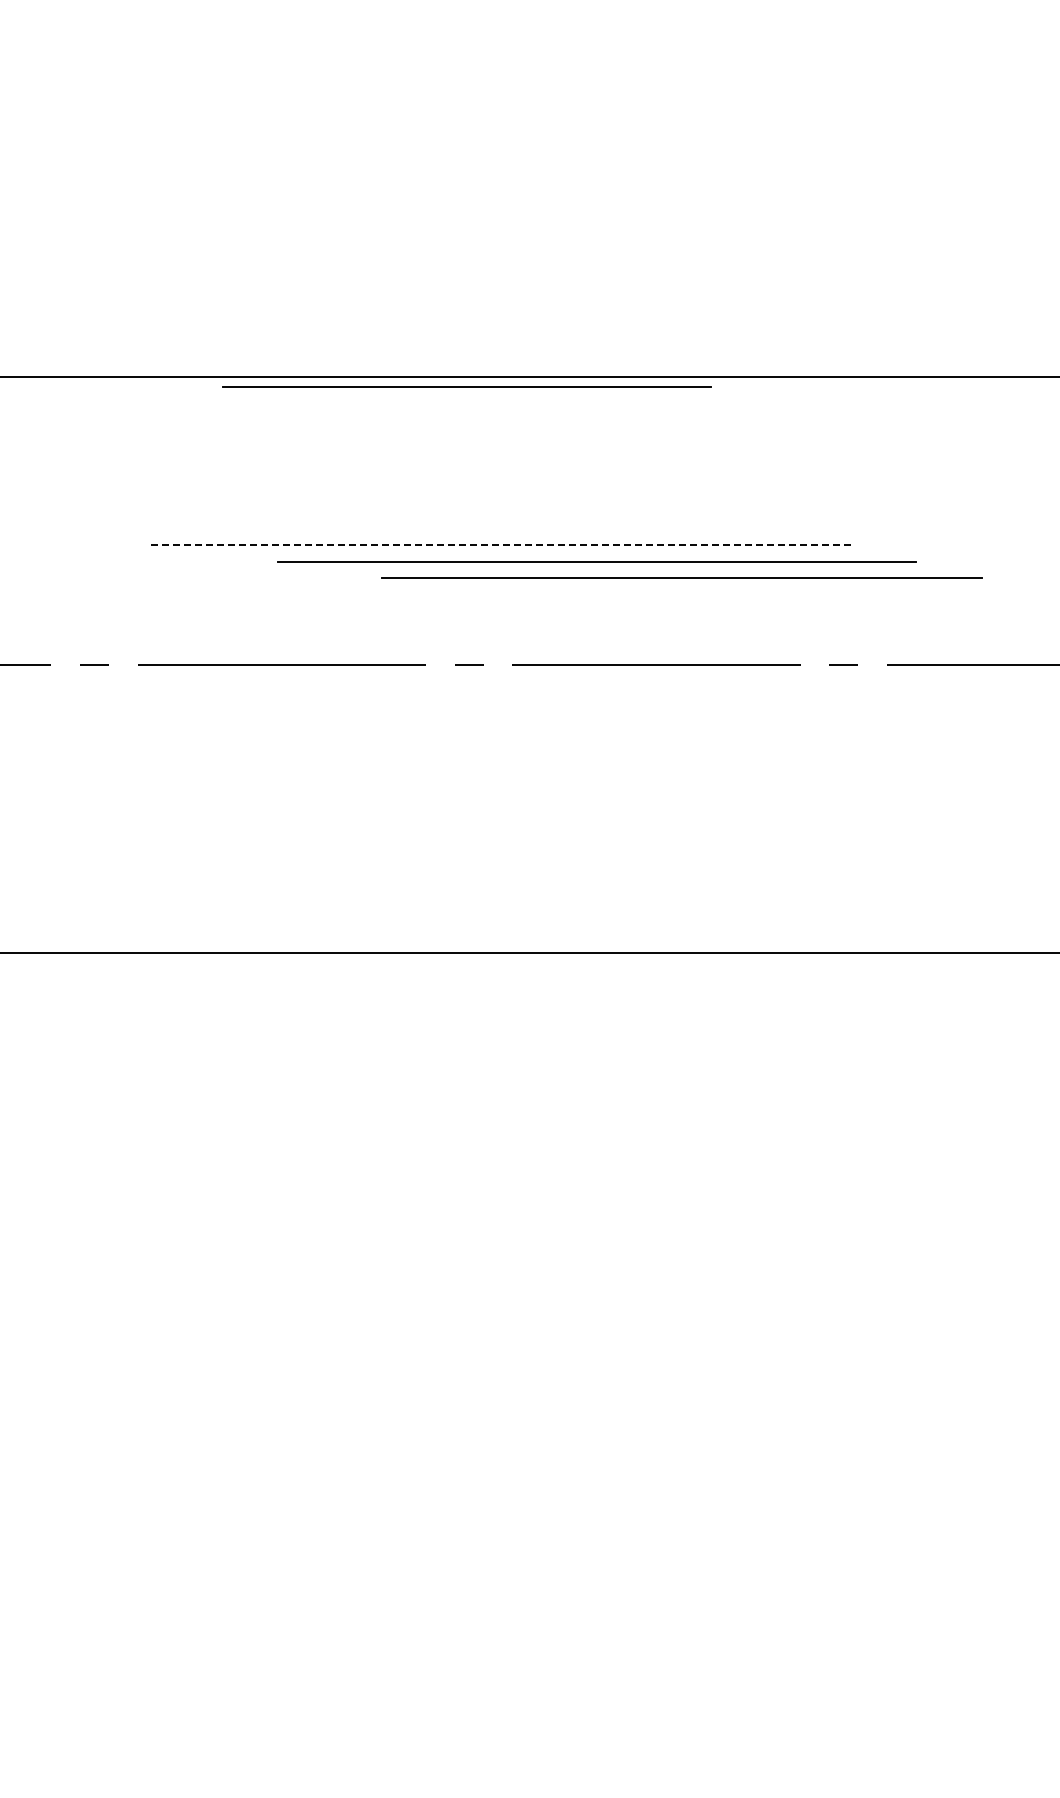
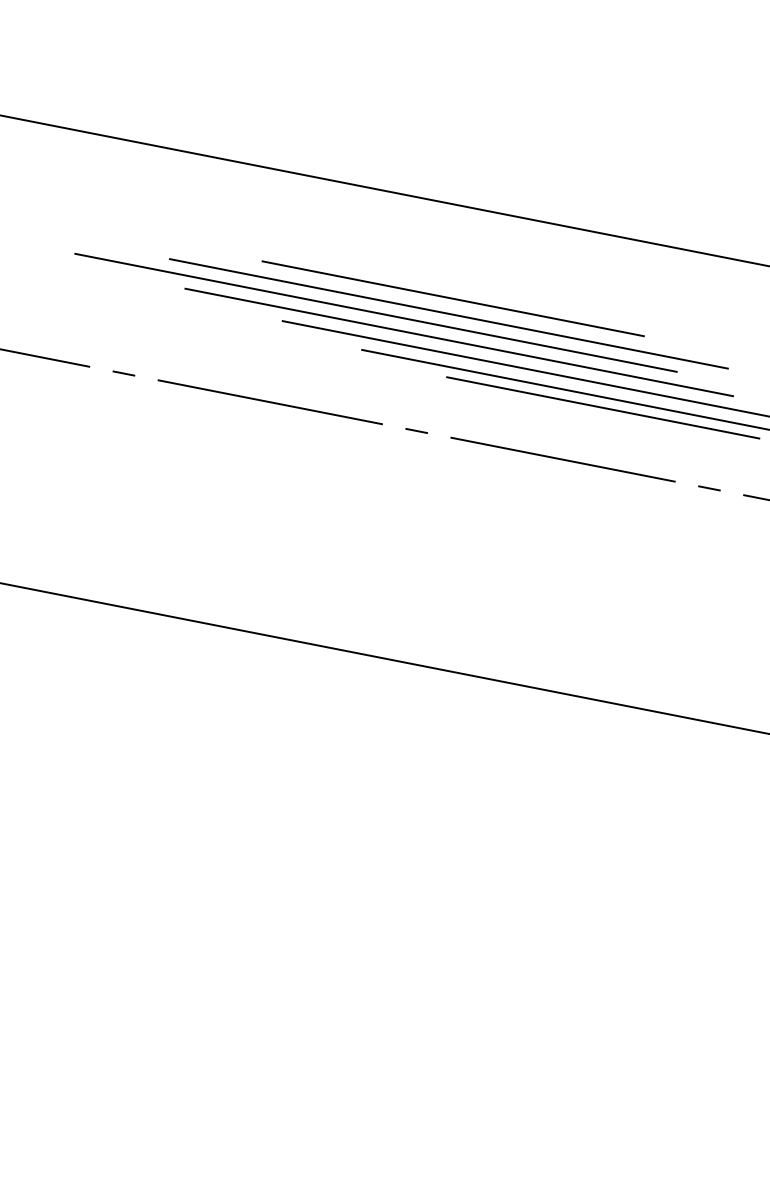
line: (466, 386) -> (452, 298), moved
line: (480, 512) -> (448, 313), added
line: (390, 528) -> (376, 312), added
line: (499, 545) -> (458, 342), dashed -> solid
line: (693, 590) -> (603, 407), added

